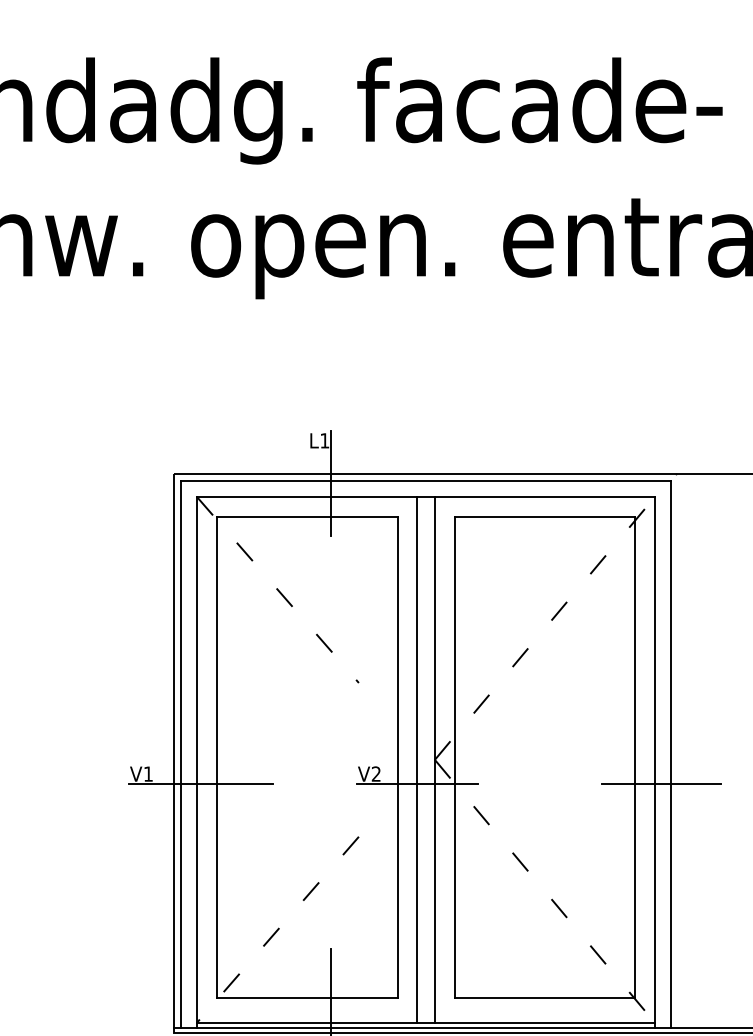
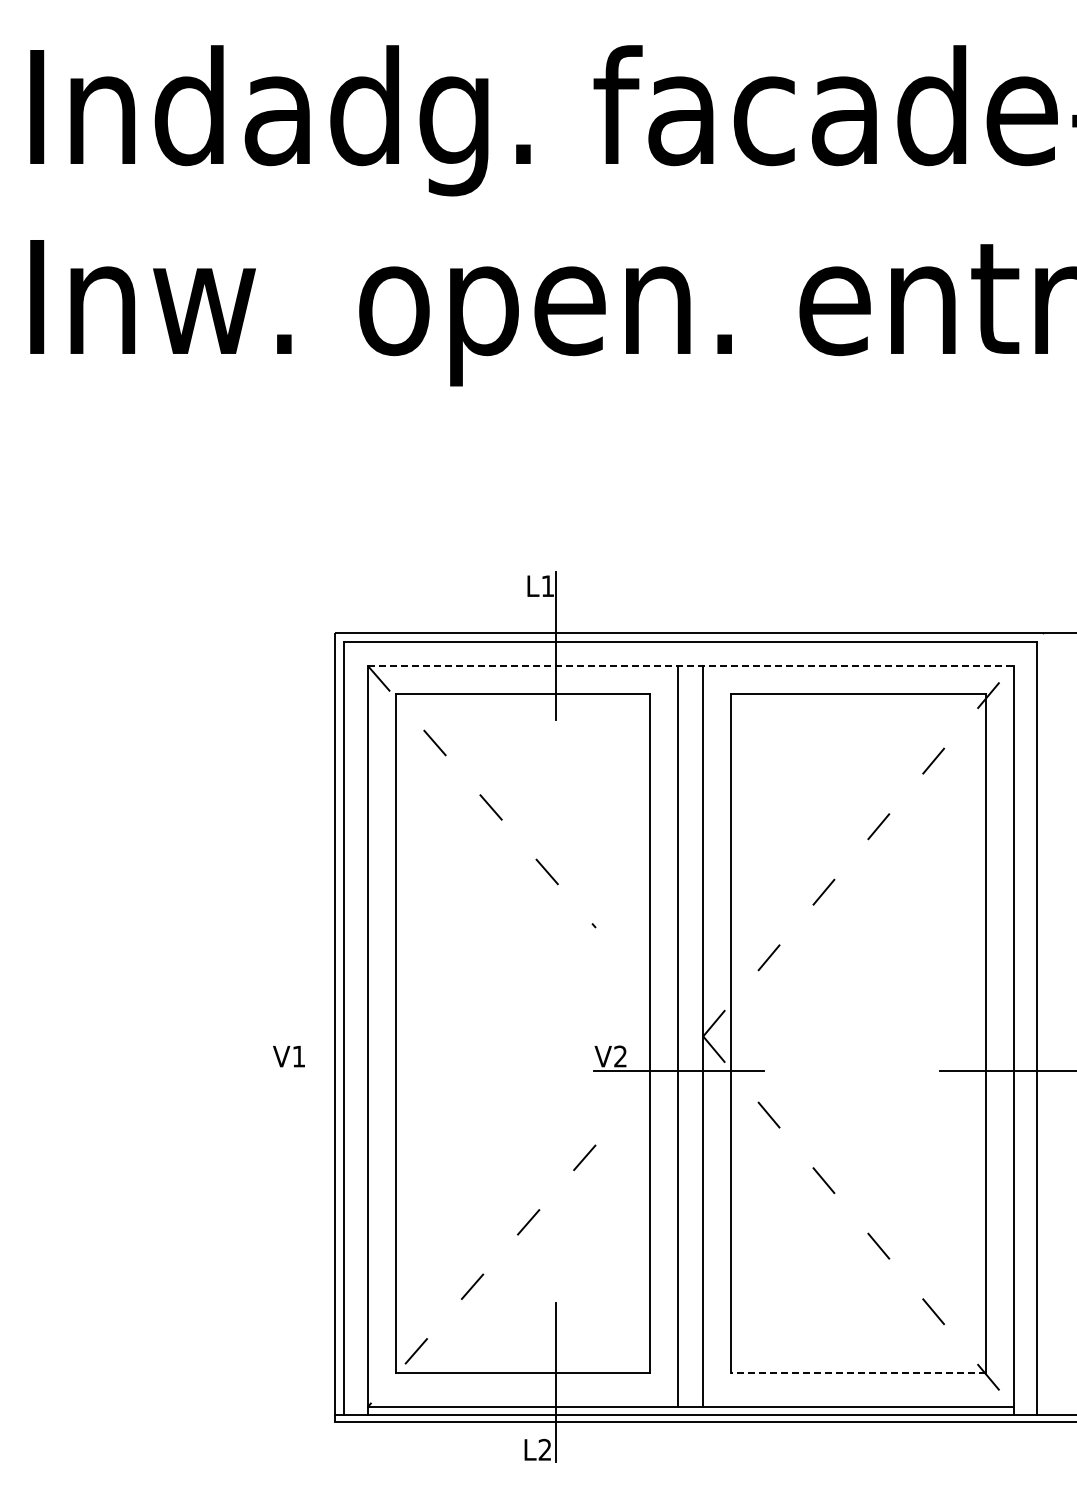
line: (425, 497) -> (690, 665), solid -> dashed
line: (200, 784) -> (372, 1071), removed
line: (544, 998) -> (857, 1372), solid -> dashed

